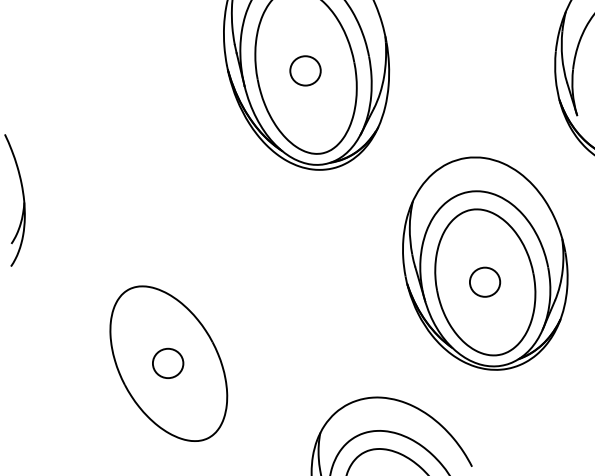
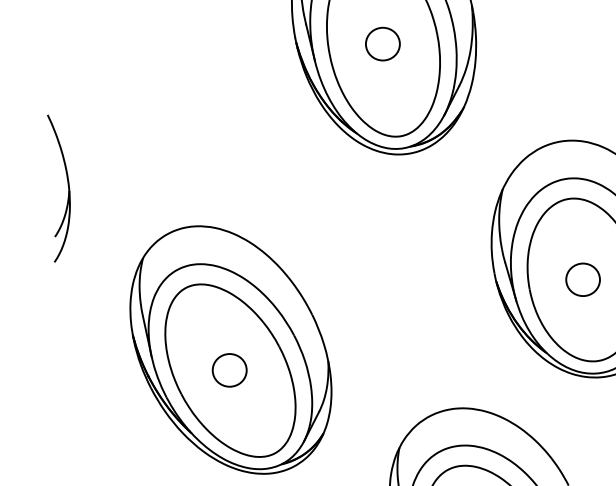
part: (169, 345) -> (231, 350), added

